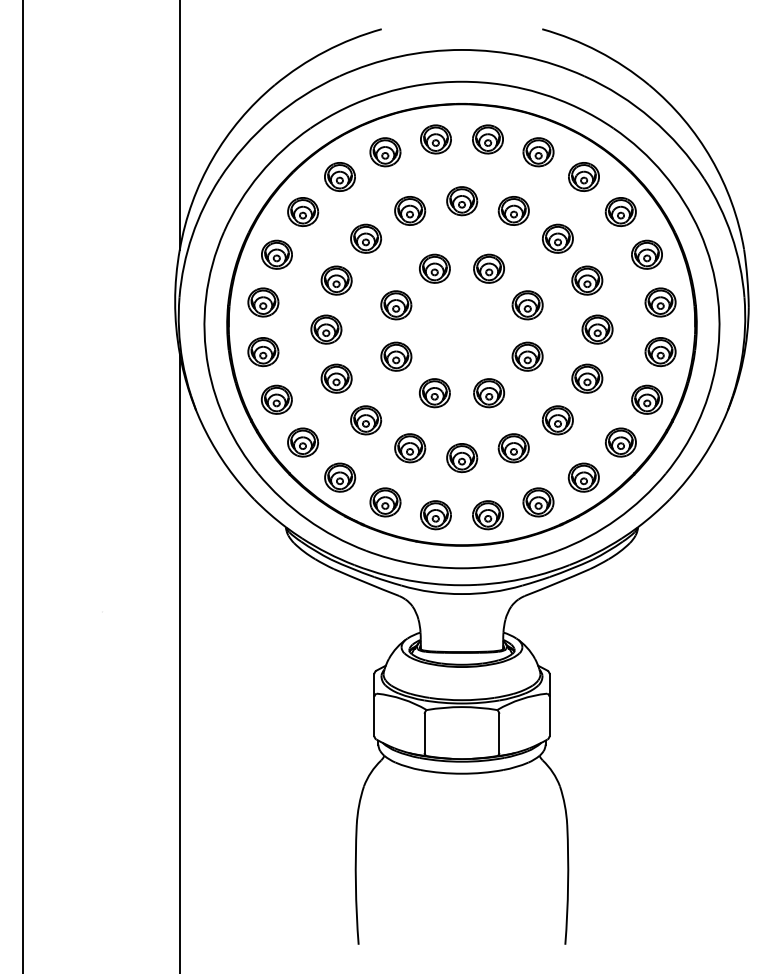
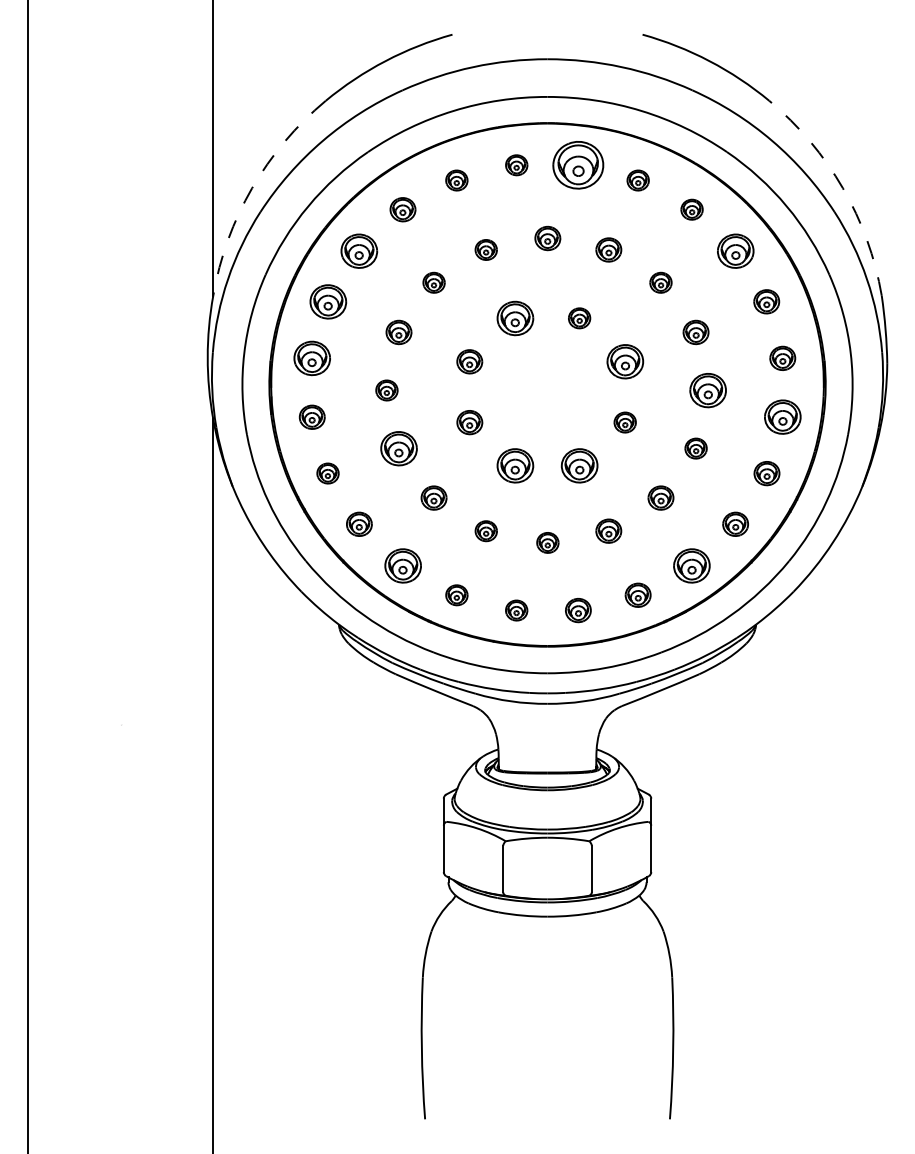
part: (435, 139) -> (516, 165), size x0.6
part: (487, 139) -> (577, 165), size x1.4
part: (385, 152) -> (456, 180), size x0.6
part: (538, 152) -> (638, 180), size x0.6
arc: (212, 158) -> (251, 187), solid -> dashed
arc: (711, 158) -> (843, 187), solid -> dashed
part: (339, 176) -> (402, 209), size x0.7
part: (583, 176) -> (691, 209), size x0.6
part: (462, 201) -> (548, 238), size x0.7
part: (410, 210) -> (486, 249), size x0.6
part: (513, 210) -> (608, 249), size x0.7
part: (366, 238) -> (434, 282), size x0.6
part: (557, 238) -> (660, 282), size x0.6
part: (646, 254) -> (766, 301), size x0.7
part: (488, 268) -> (578, 318), size x0.6
part: (336, 280) -> (398, 332), size x0.7
part: (587, 280) -> (696, 332), size x0.7
part: (660, 302) -> (782, 358), size x0.7
part: (396, 305) -> (469, 361), size x0.7
part: (326, 329) -> (387, 390), size x0.6
part: (263, 352) -> (312, 417), size x0.7
part: (396, 356) -> (469, 422), size x0.7
part: (527, 356) -> (625, 422), size x0.6
part: (587, 378) -> (696, 448), size x0.6
part: (276, 399) -> (327, 473), size x0.6
part: (647, 399) -> (767, 473), size x0.7
part: (366, 420) -> (434, 498), size x0.7
part: (557, 420) -> (660, 498), size x0.7
part: (303, 442) -> (359, 524), size x0.7
part: (620, 442) -> (735, 524), size x0.7
part: (410, 448) -> (486, 531), size x0.6
part: (513, 448) -> (608, 531), size x0.7
part: (462, 458) -> (548, 543), size x0.6
part: (385, 502) -> (456, 595), size x0.6
part: (538, 502) -> (638, 595), size x0.7
part: (435, 515) -> (516, 610), size x0.6
part: (487, 515) -> (577, 610), size x0.7

